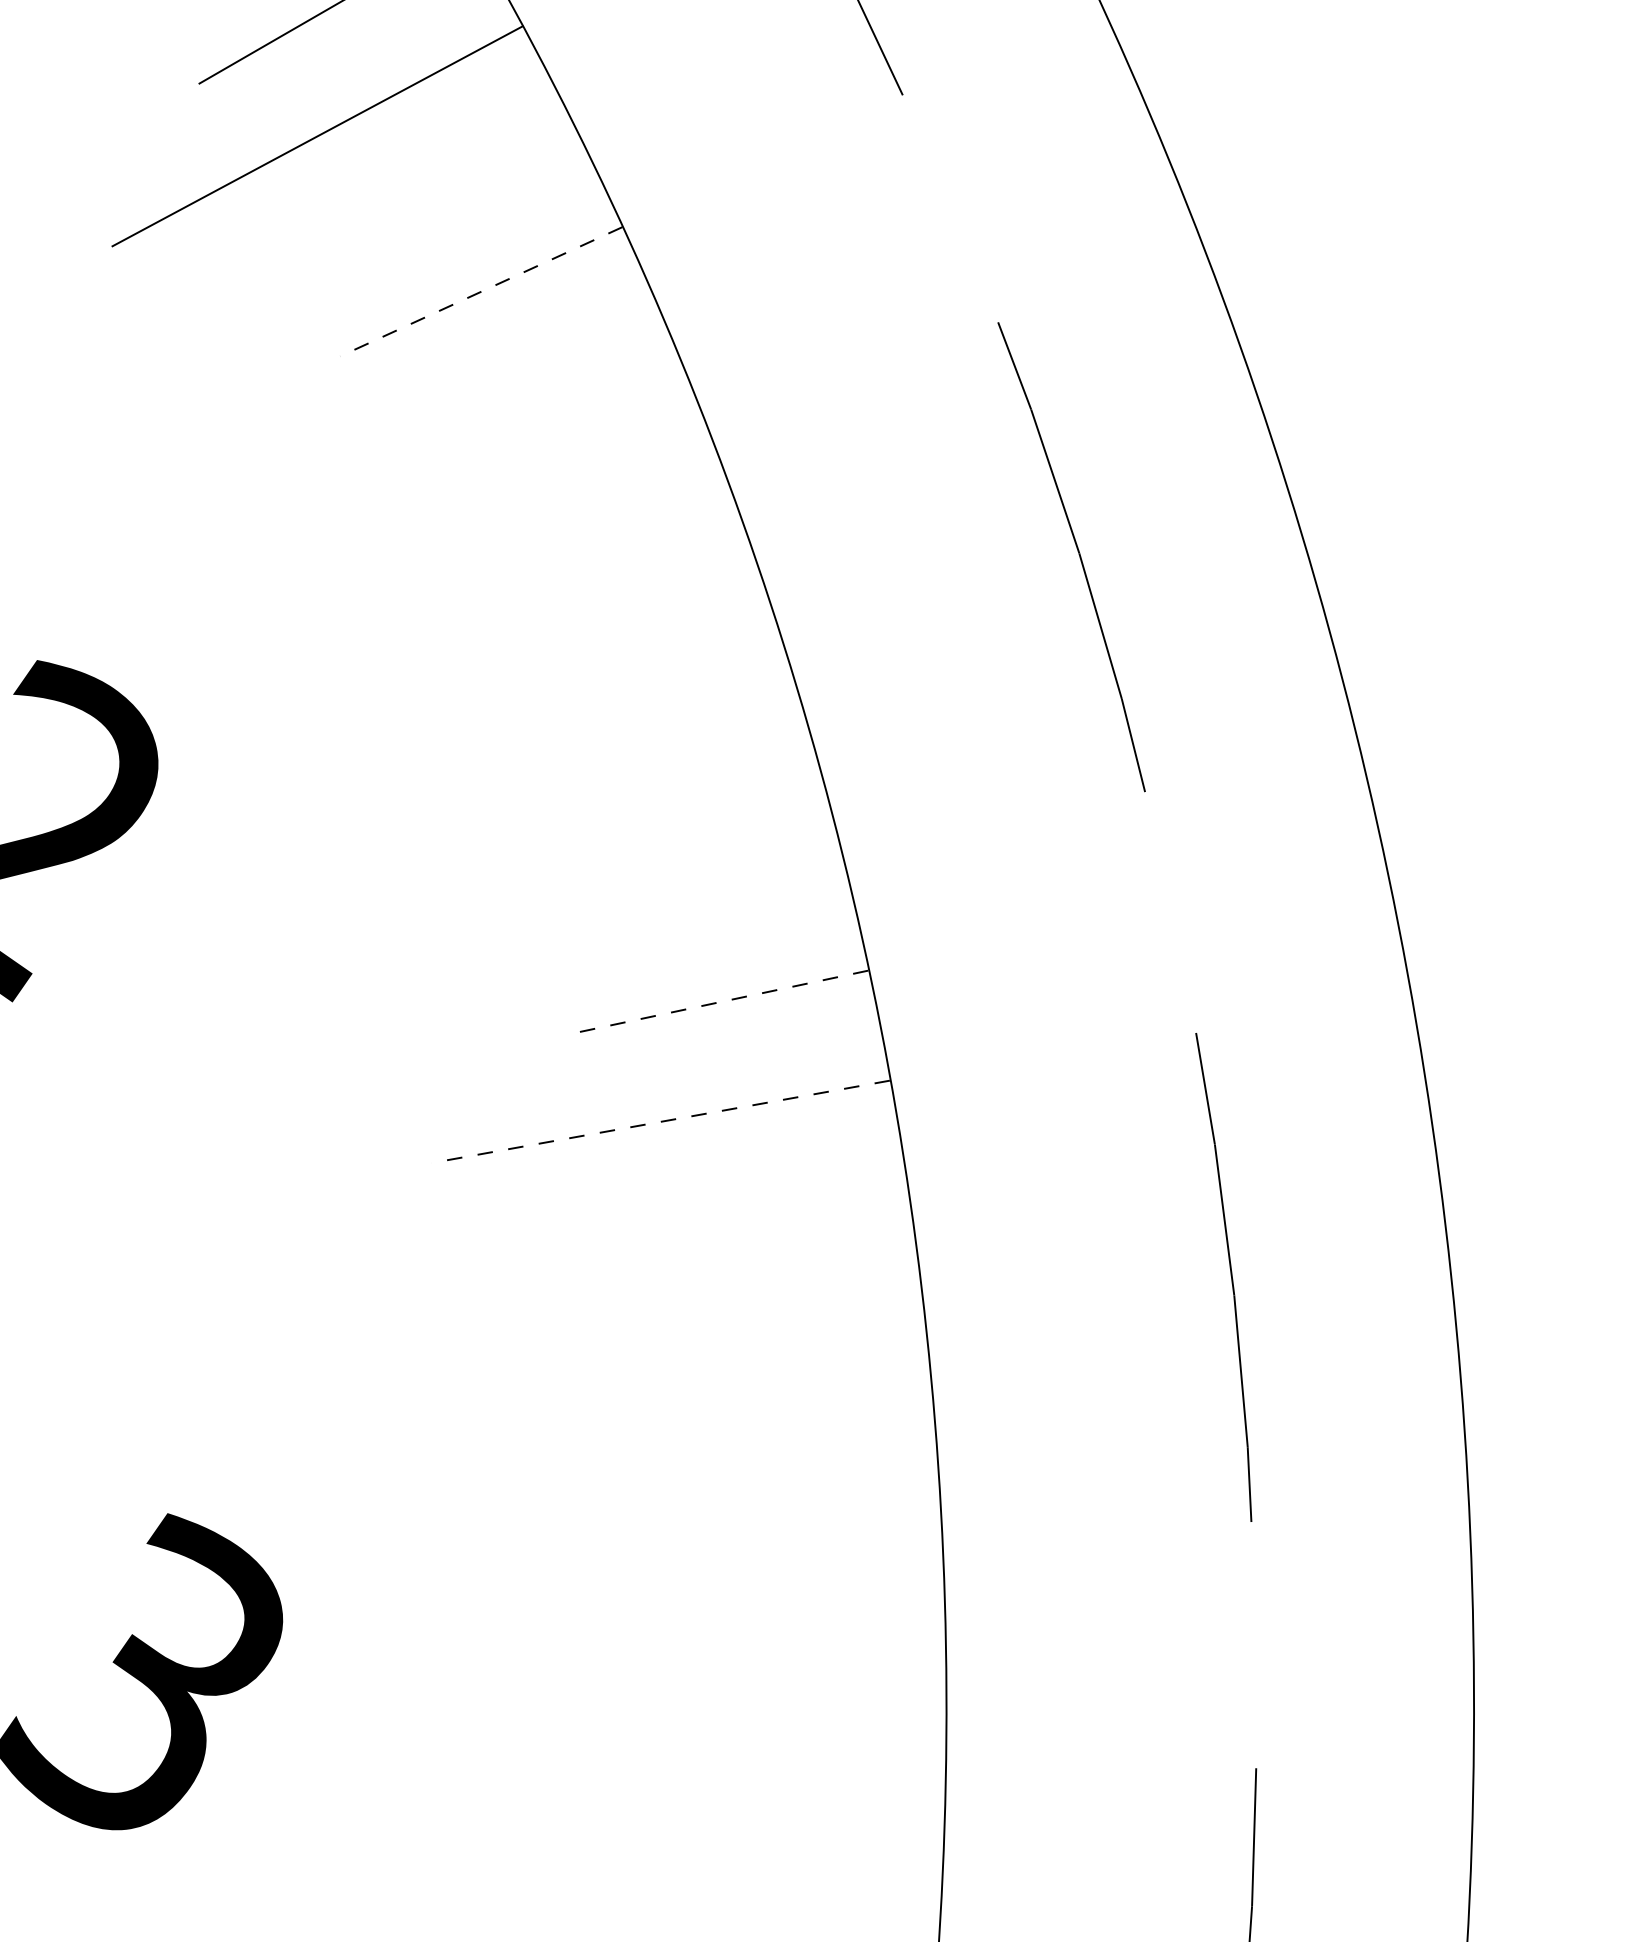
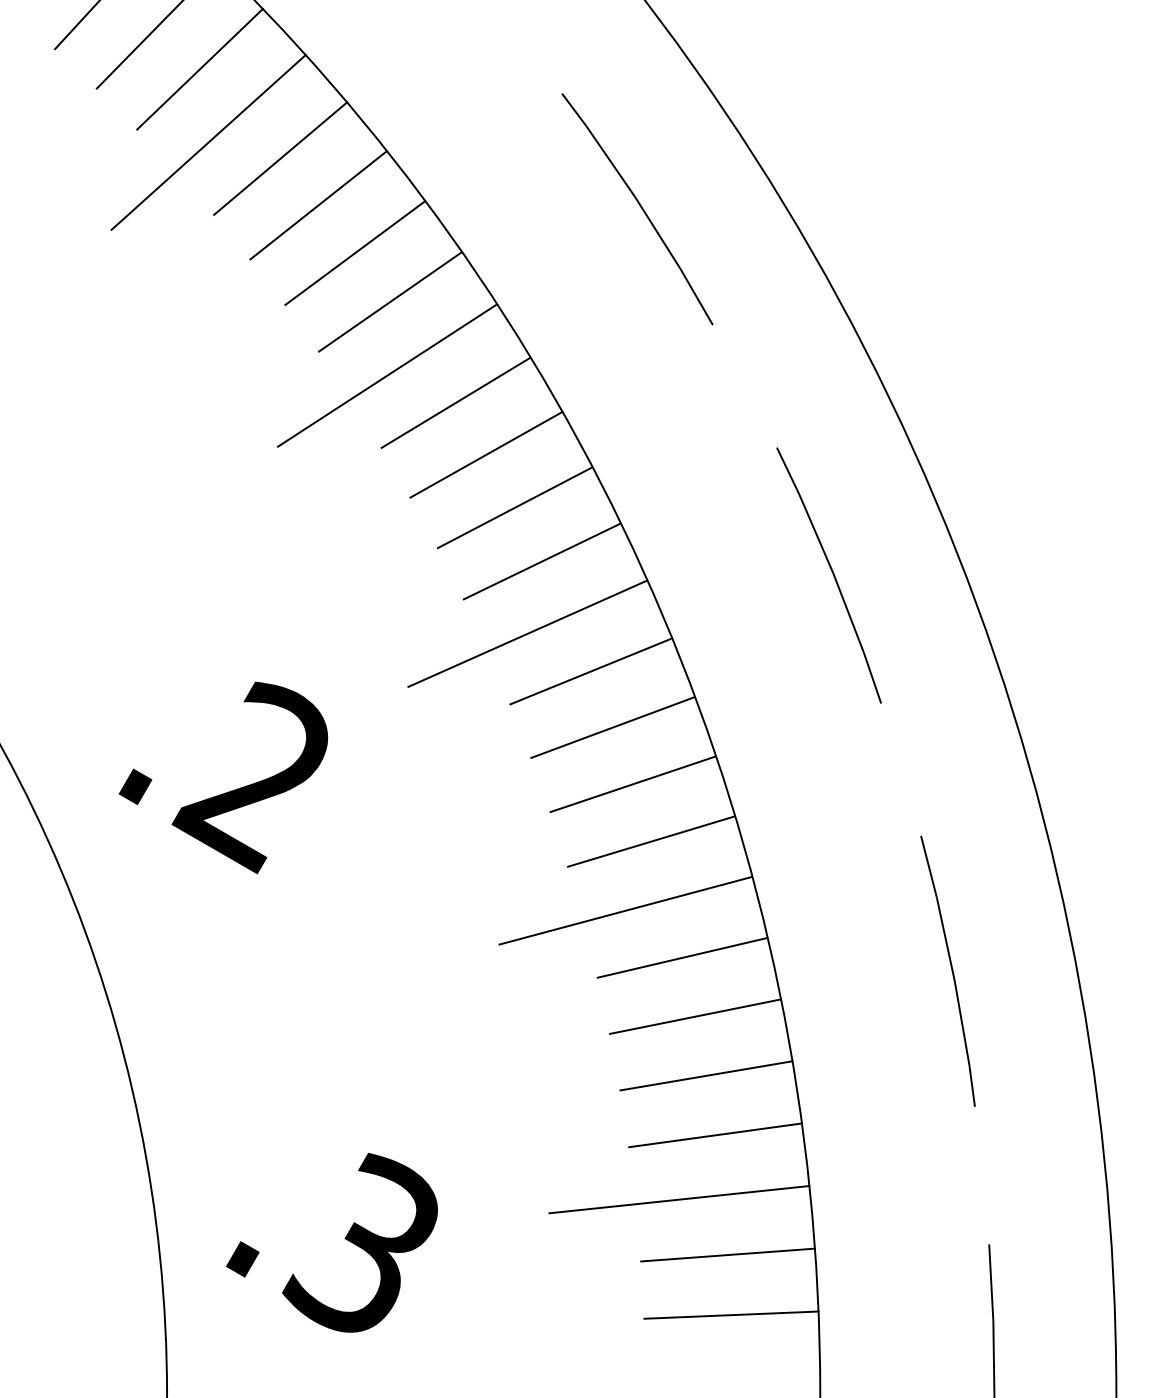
line: (434, 194) -> (455, 402), added
line: (479, 292) -> (485, 455), dashed -> solid
line: (523, 389) -> (514, 507), added
line: (563, 489) -> (541, 561), added
line: (527, 615) -> (527, 633), added
line: (633, 691) -> (590, 671), added
line: (664, 794) -> (612, 727), added
line: (691, 898) -> (632, 784), added
line: (715, 1002) -> (650, 841), dashed -> solid
line: (660, 1121) -> (625, 910), dashed -> solid
line: (754, 1213) -> (682, 957), added
line: (768, 1319) -> (695, 1016), added
line: (779, 1426) -> (706, 1075), added
line: (786, 1534) -> (715, 1135), added
line: (713, 1642) -> (679, 1199), added
line: (790, 1747) -> (727, 1254), added
line: (788, 1854) -> (731, 1314), added

